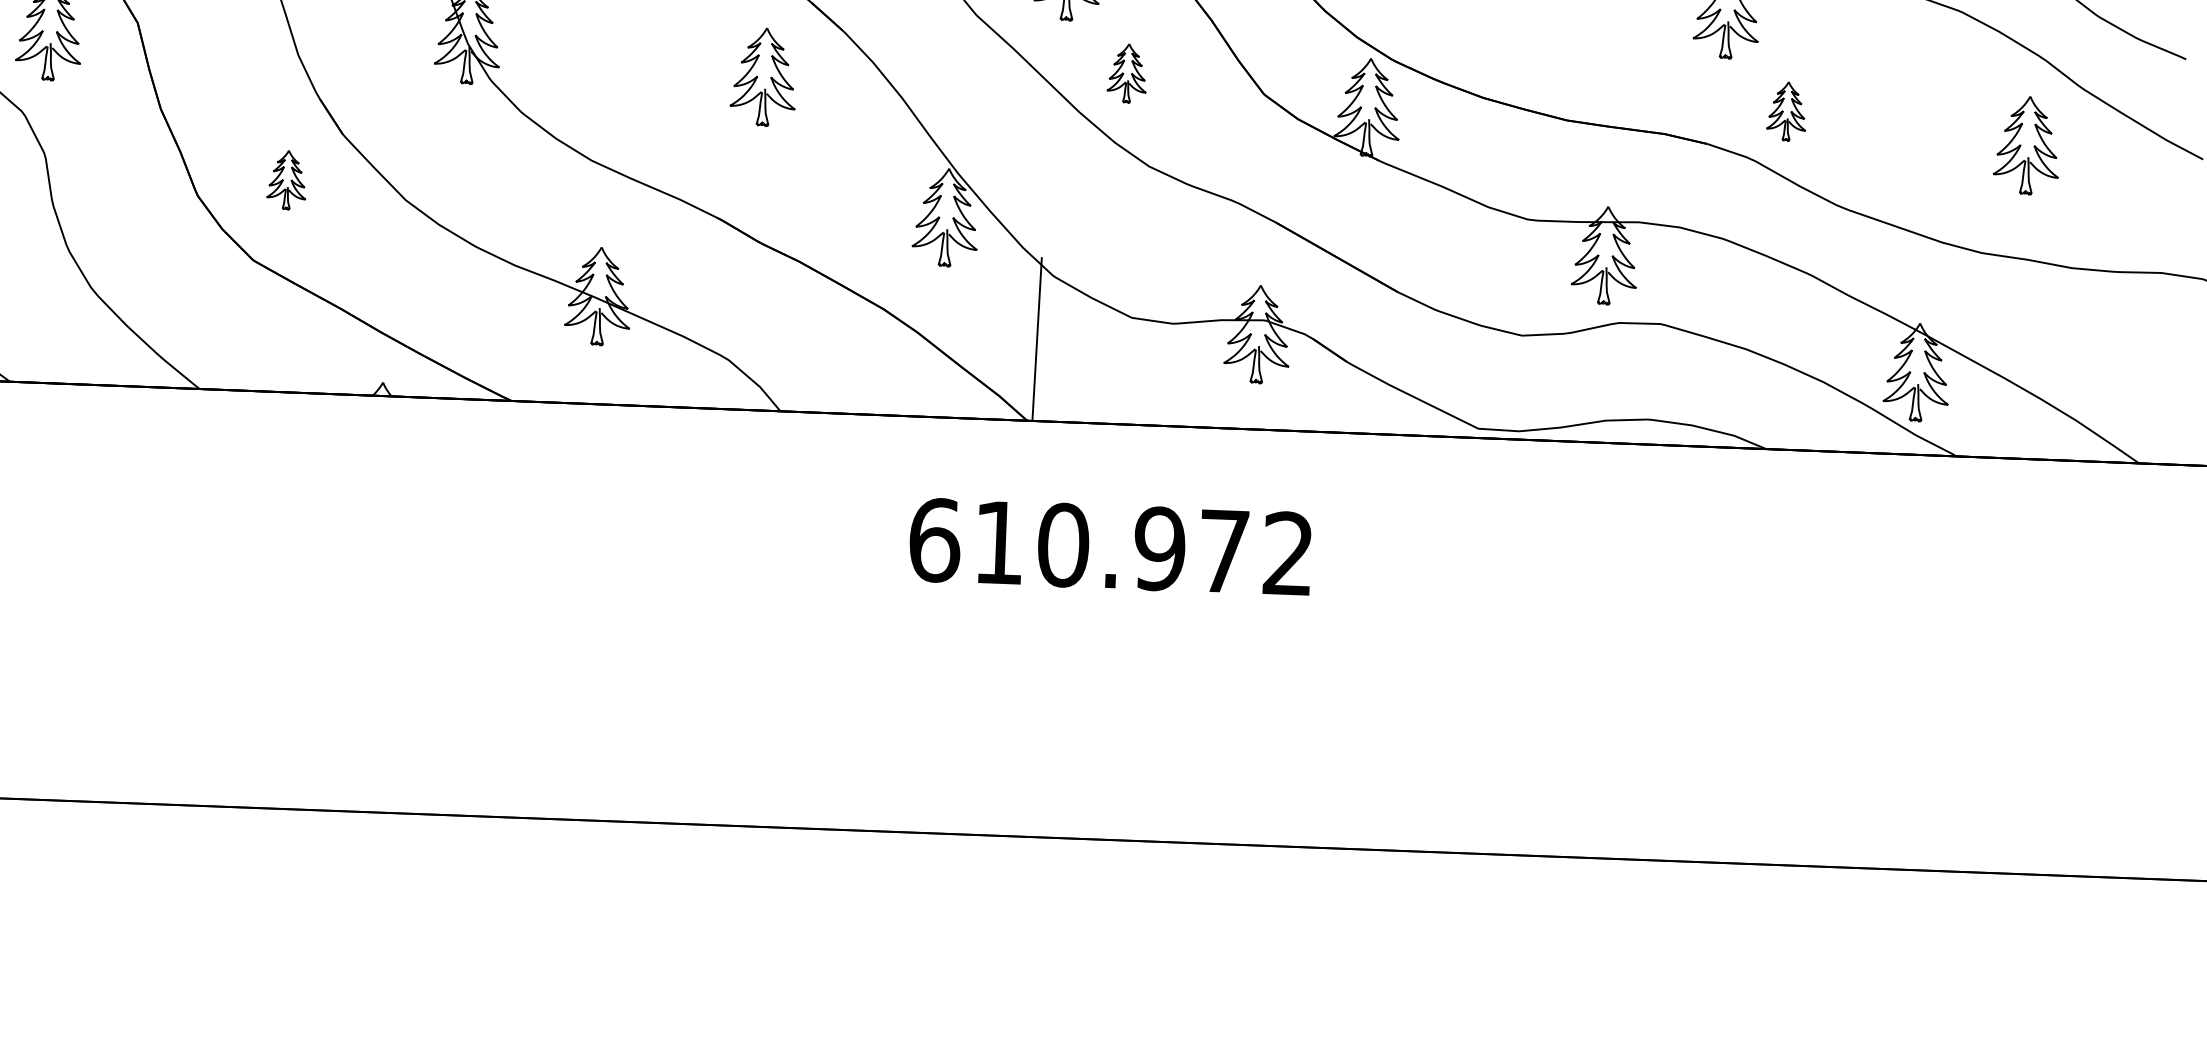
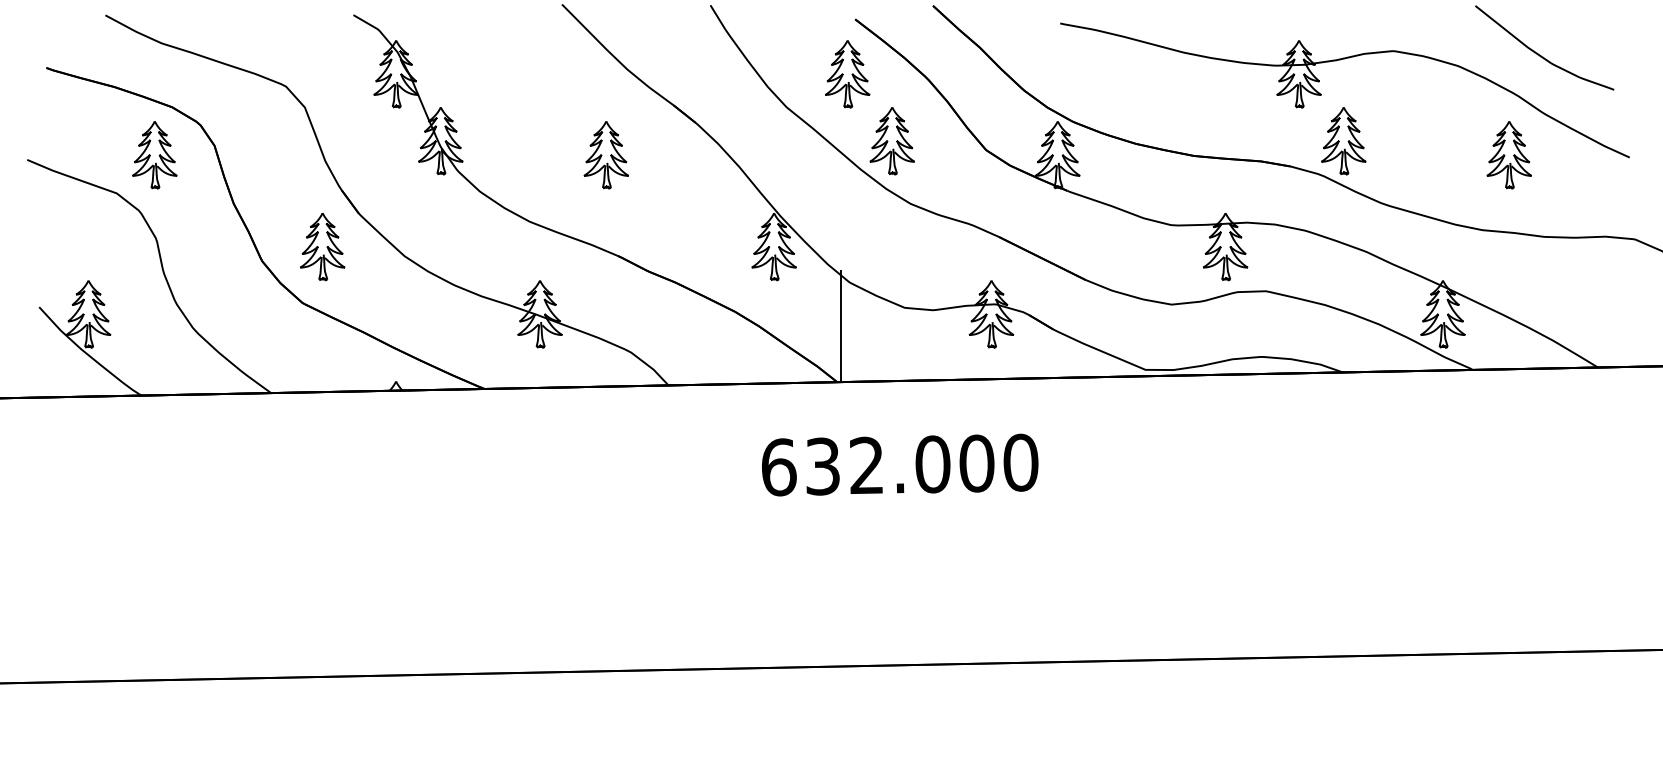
part: (1126, 73) -> (891, 141), size x1.67
part: (763, 77) -> (605, 155), moved
part: (1786, 111) -> (1343, 141), size x1.67
part: (286, 180) -> (322, 247), size x1.67
text: (1144, 548) -> (922, 464), 610.972 -> 632.000

